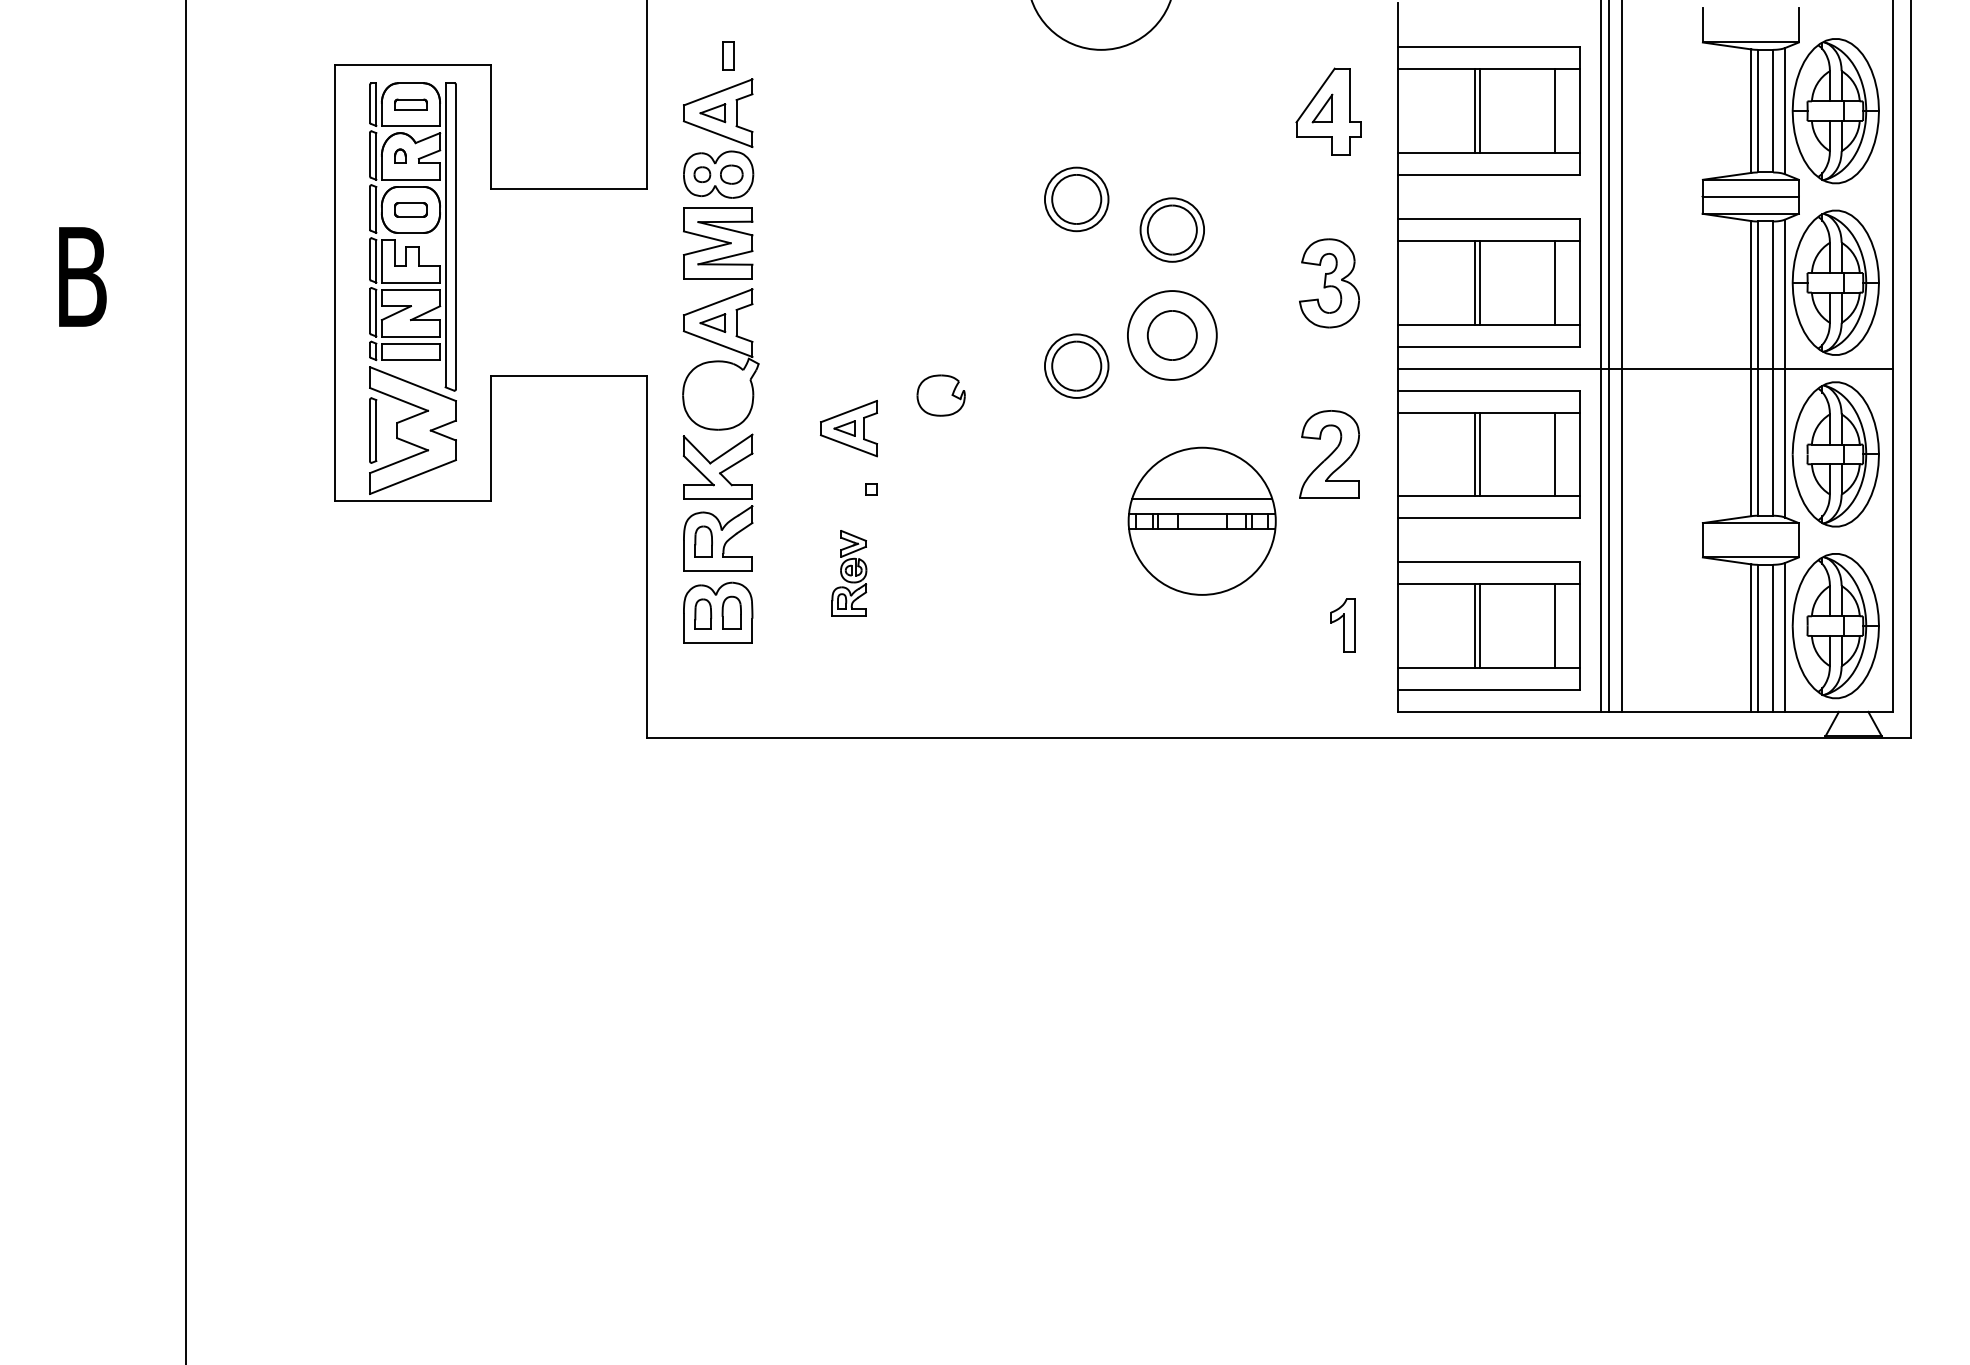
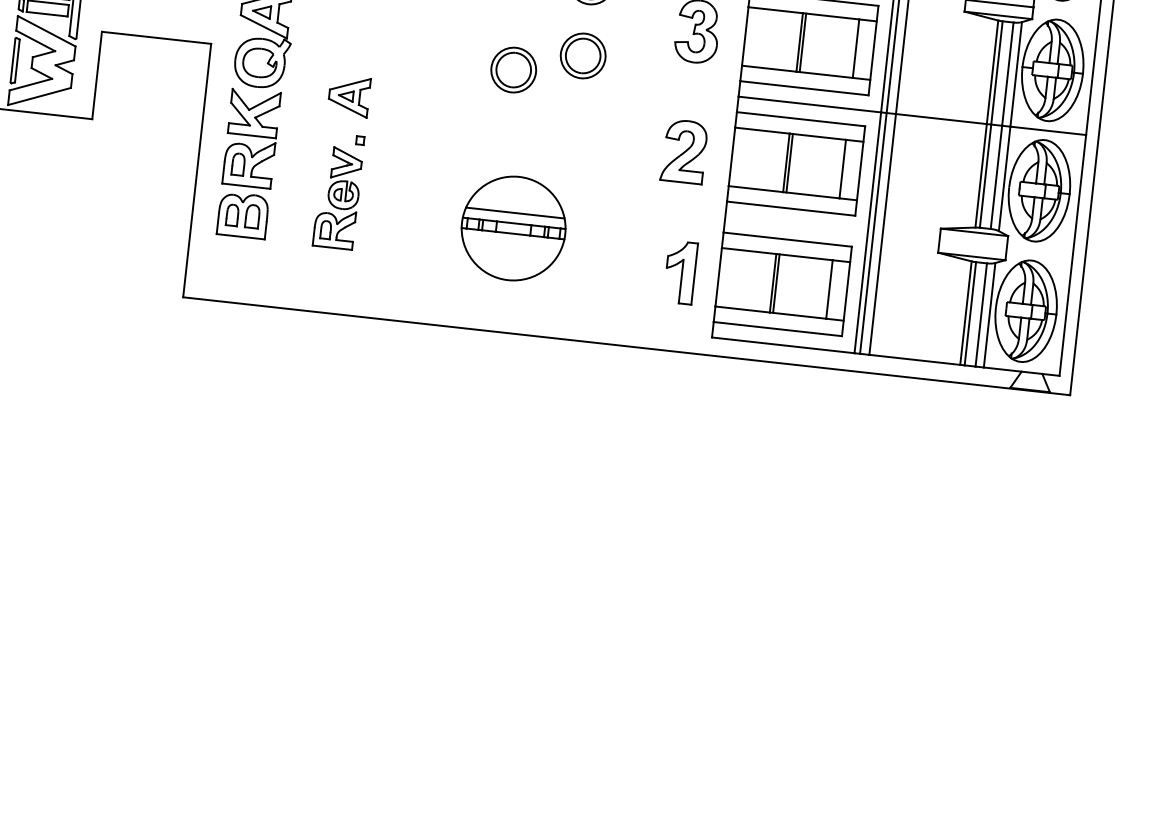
circle: (1172, 335) -> (583, 55), size x0.71
part: (940, 395) -> (259, 62), moved
part: (1201, 520) -> (513, 227), moved
part: (849, 573) -> (338, 197), size x1.67
part: (1342, 625) -> (680, 272), size x1.67

